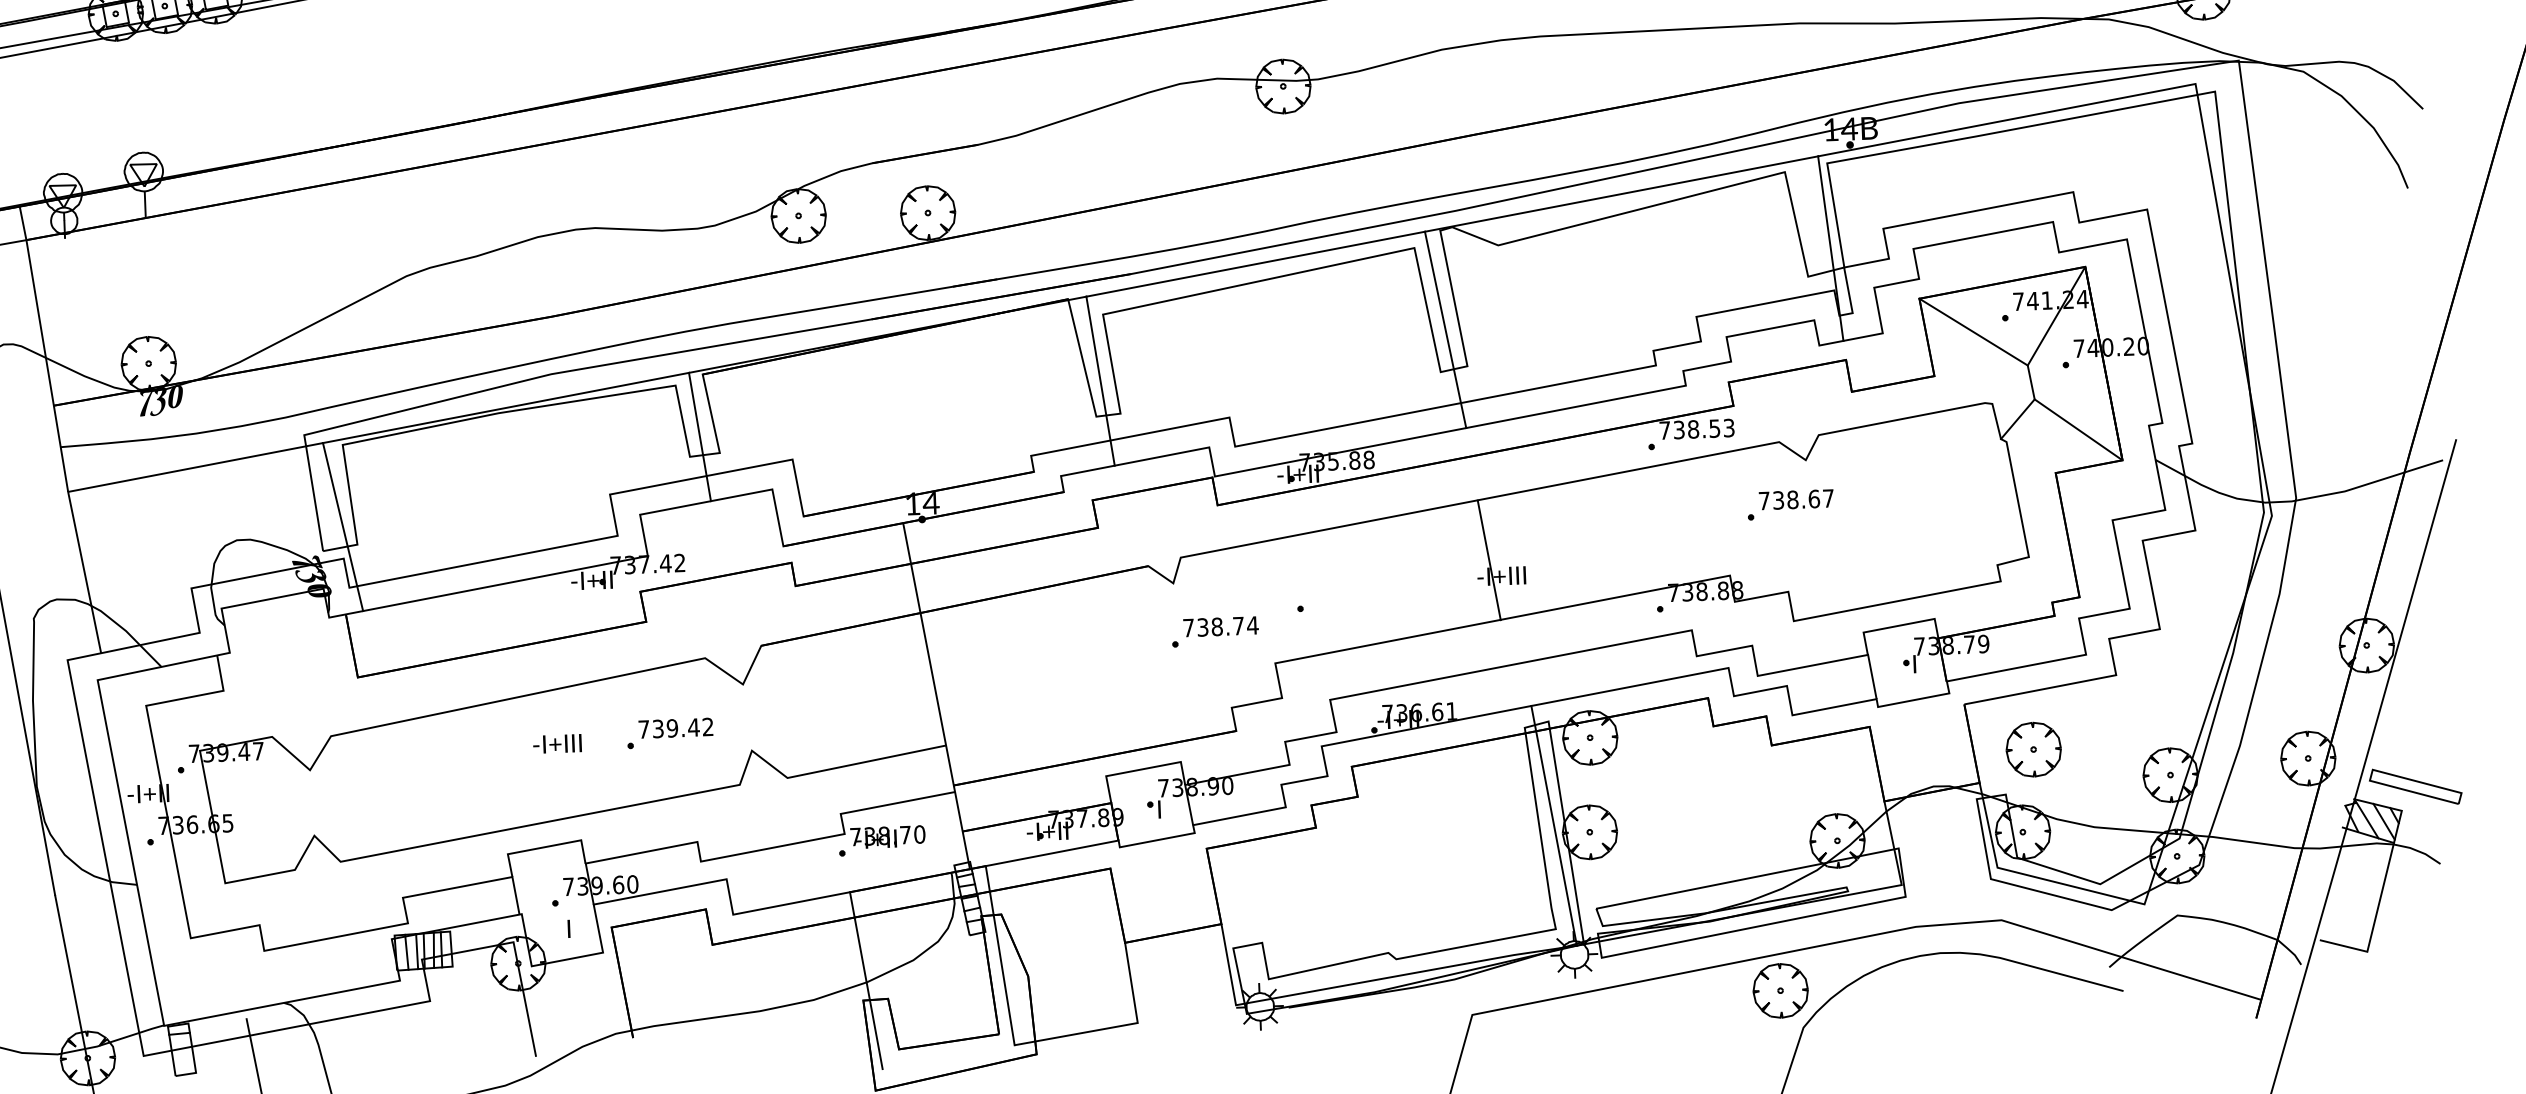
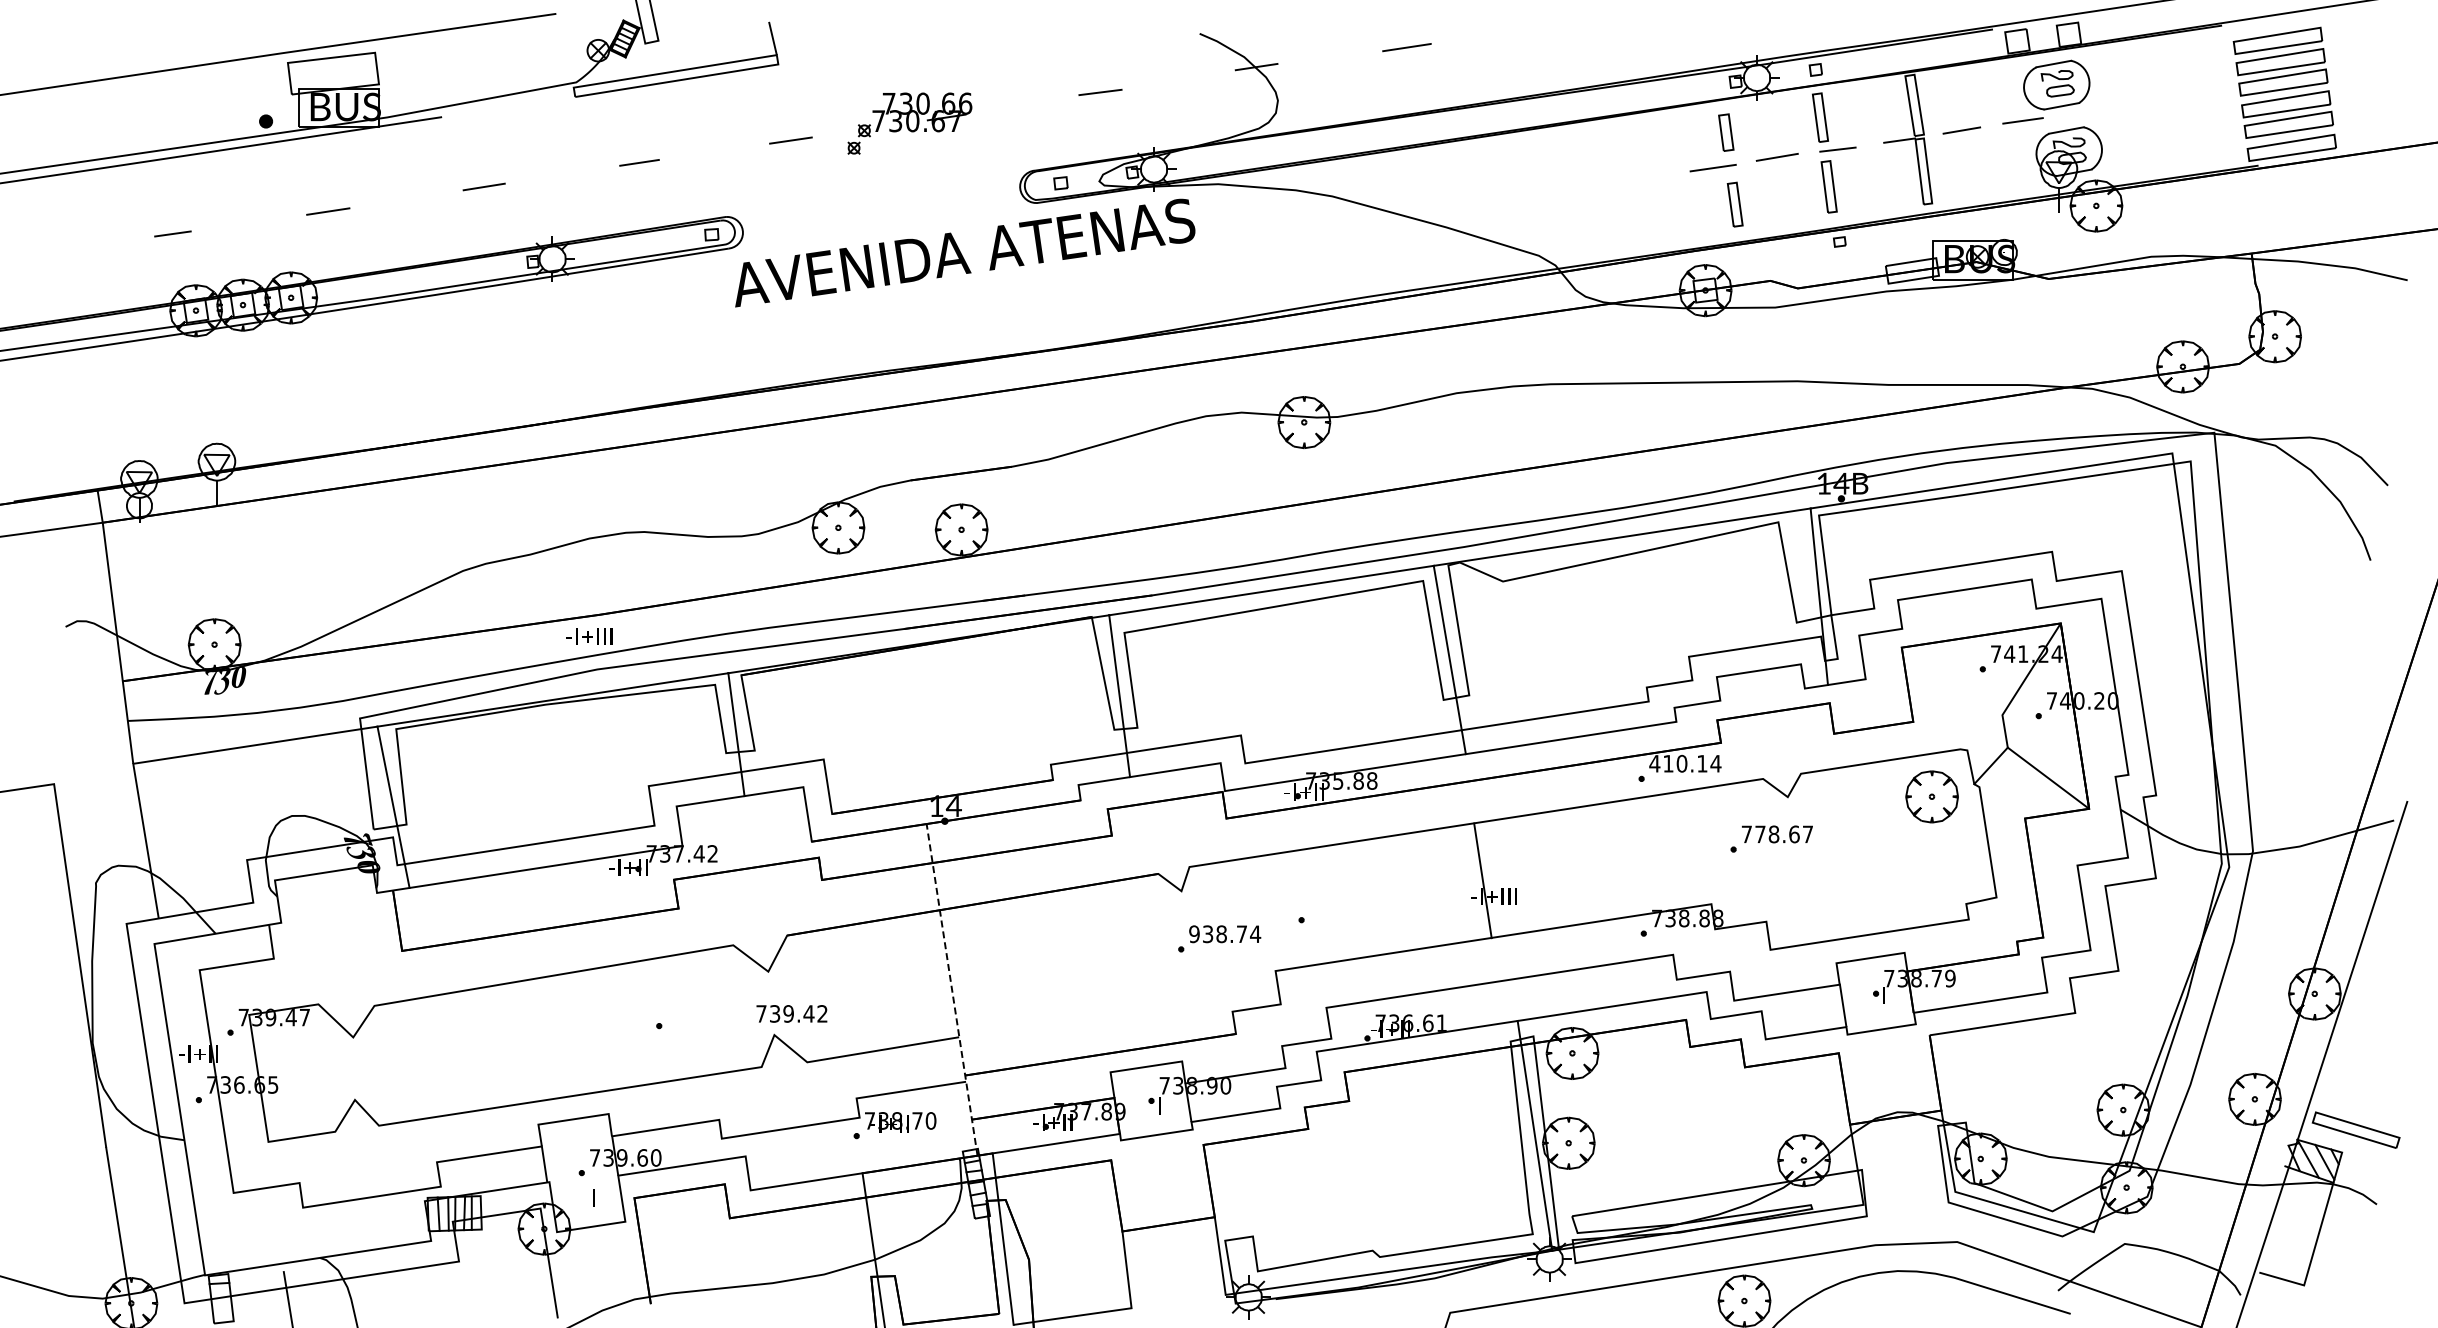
line: (1972, 332) -> (1951, 681), removed
text: (1697, 429) -> (1685, 763), 738.53 -> 410.14
text: (1778, 500) -> (1760, 834), 738.67 -> 778.67
text: (1188, 628) -> (1194, 934), 738.74 -> 938.74
line: (937, 696) -> (952, 990), solid -> dashed
text: (675, 727) -> (791, 1013), moved
text: (557, 743) -> (589, 636), moved
part: (2033, 749) -> (1931, 796), moved

